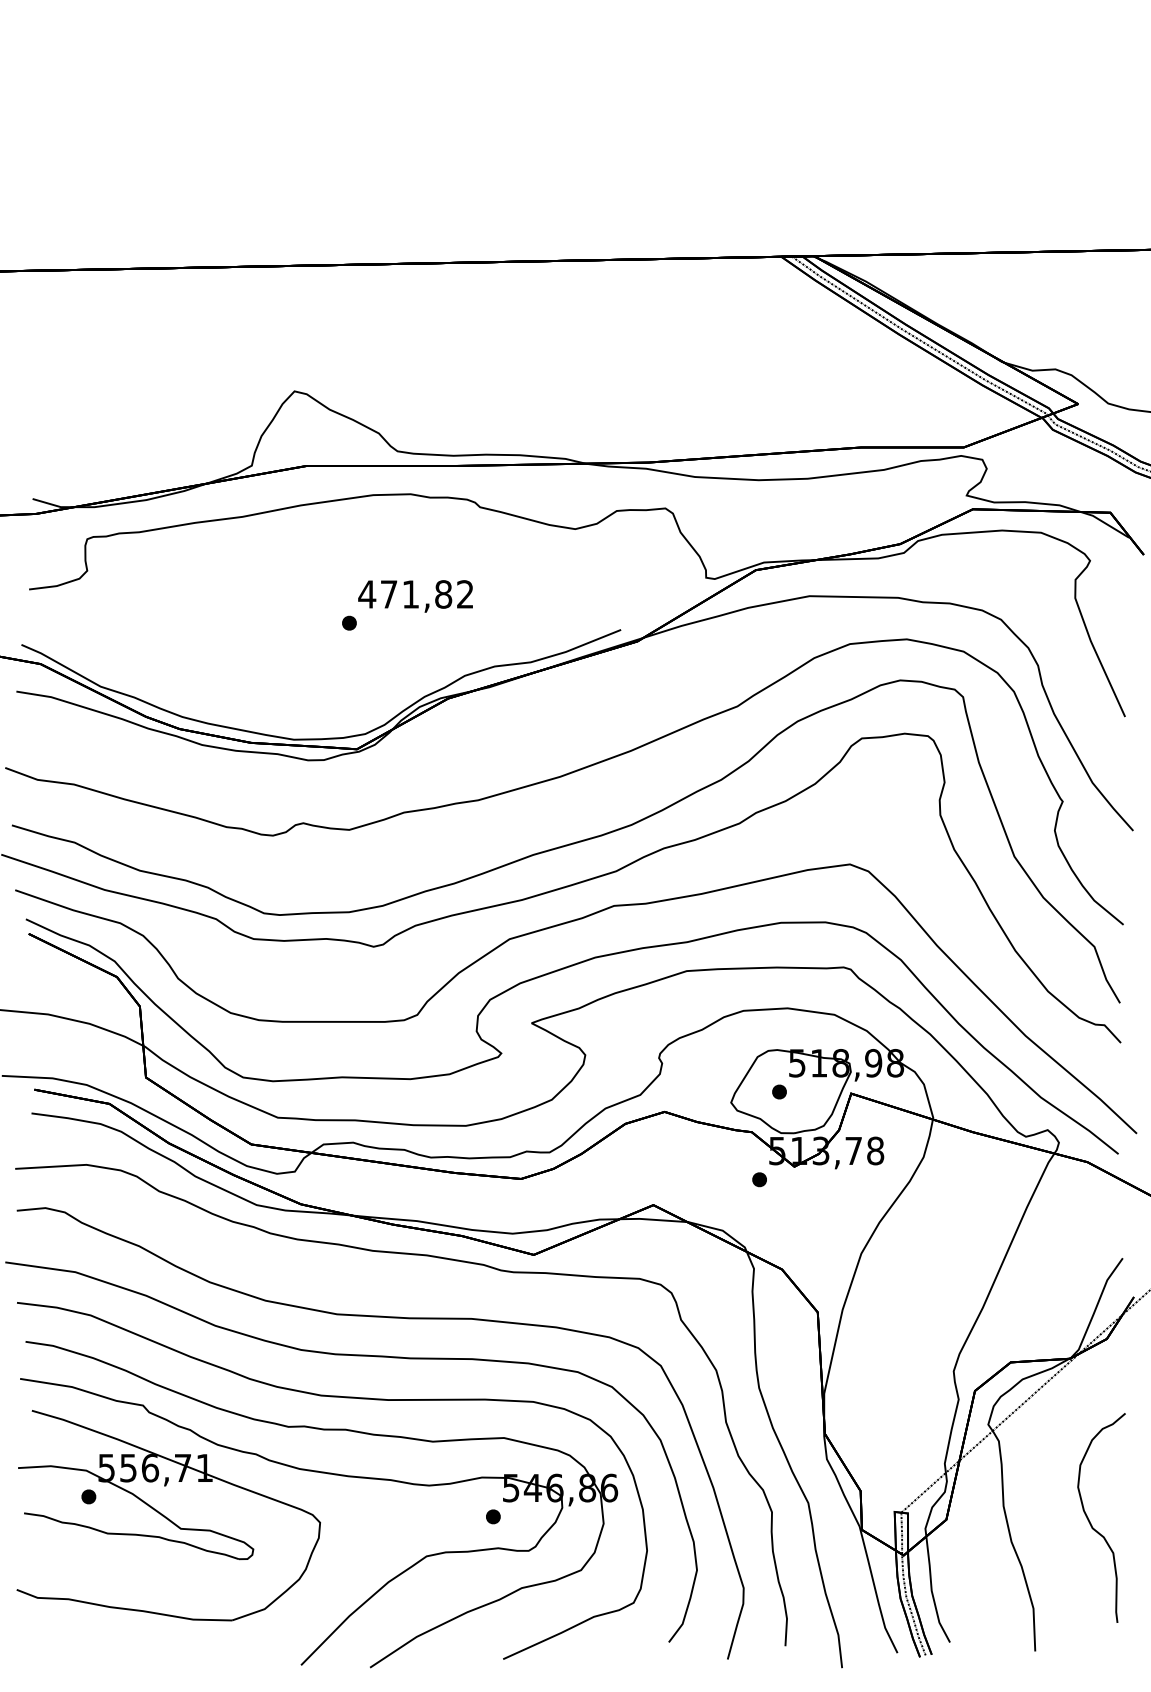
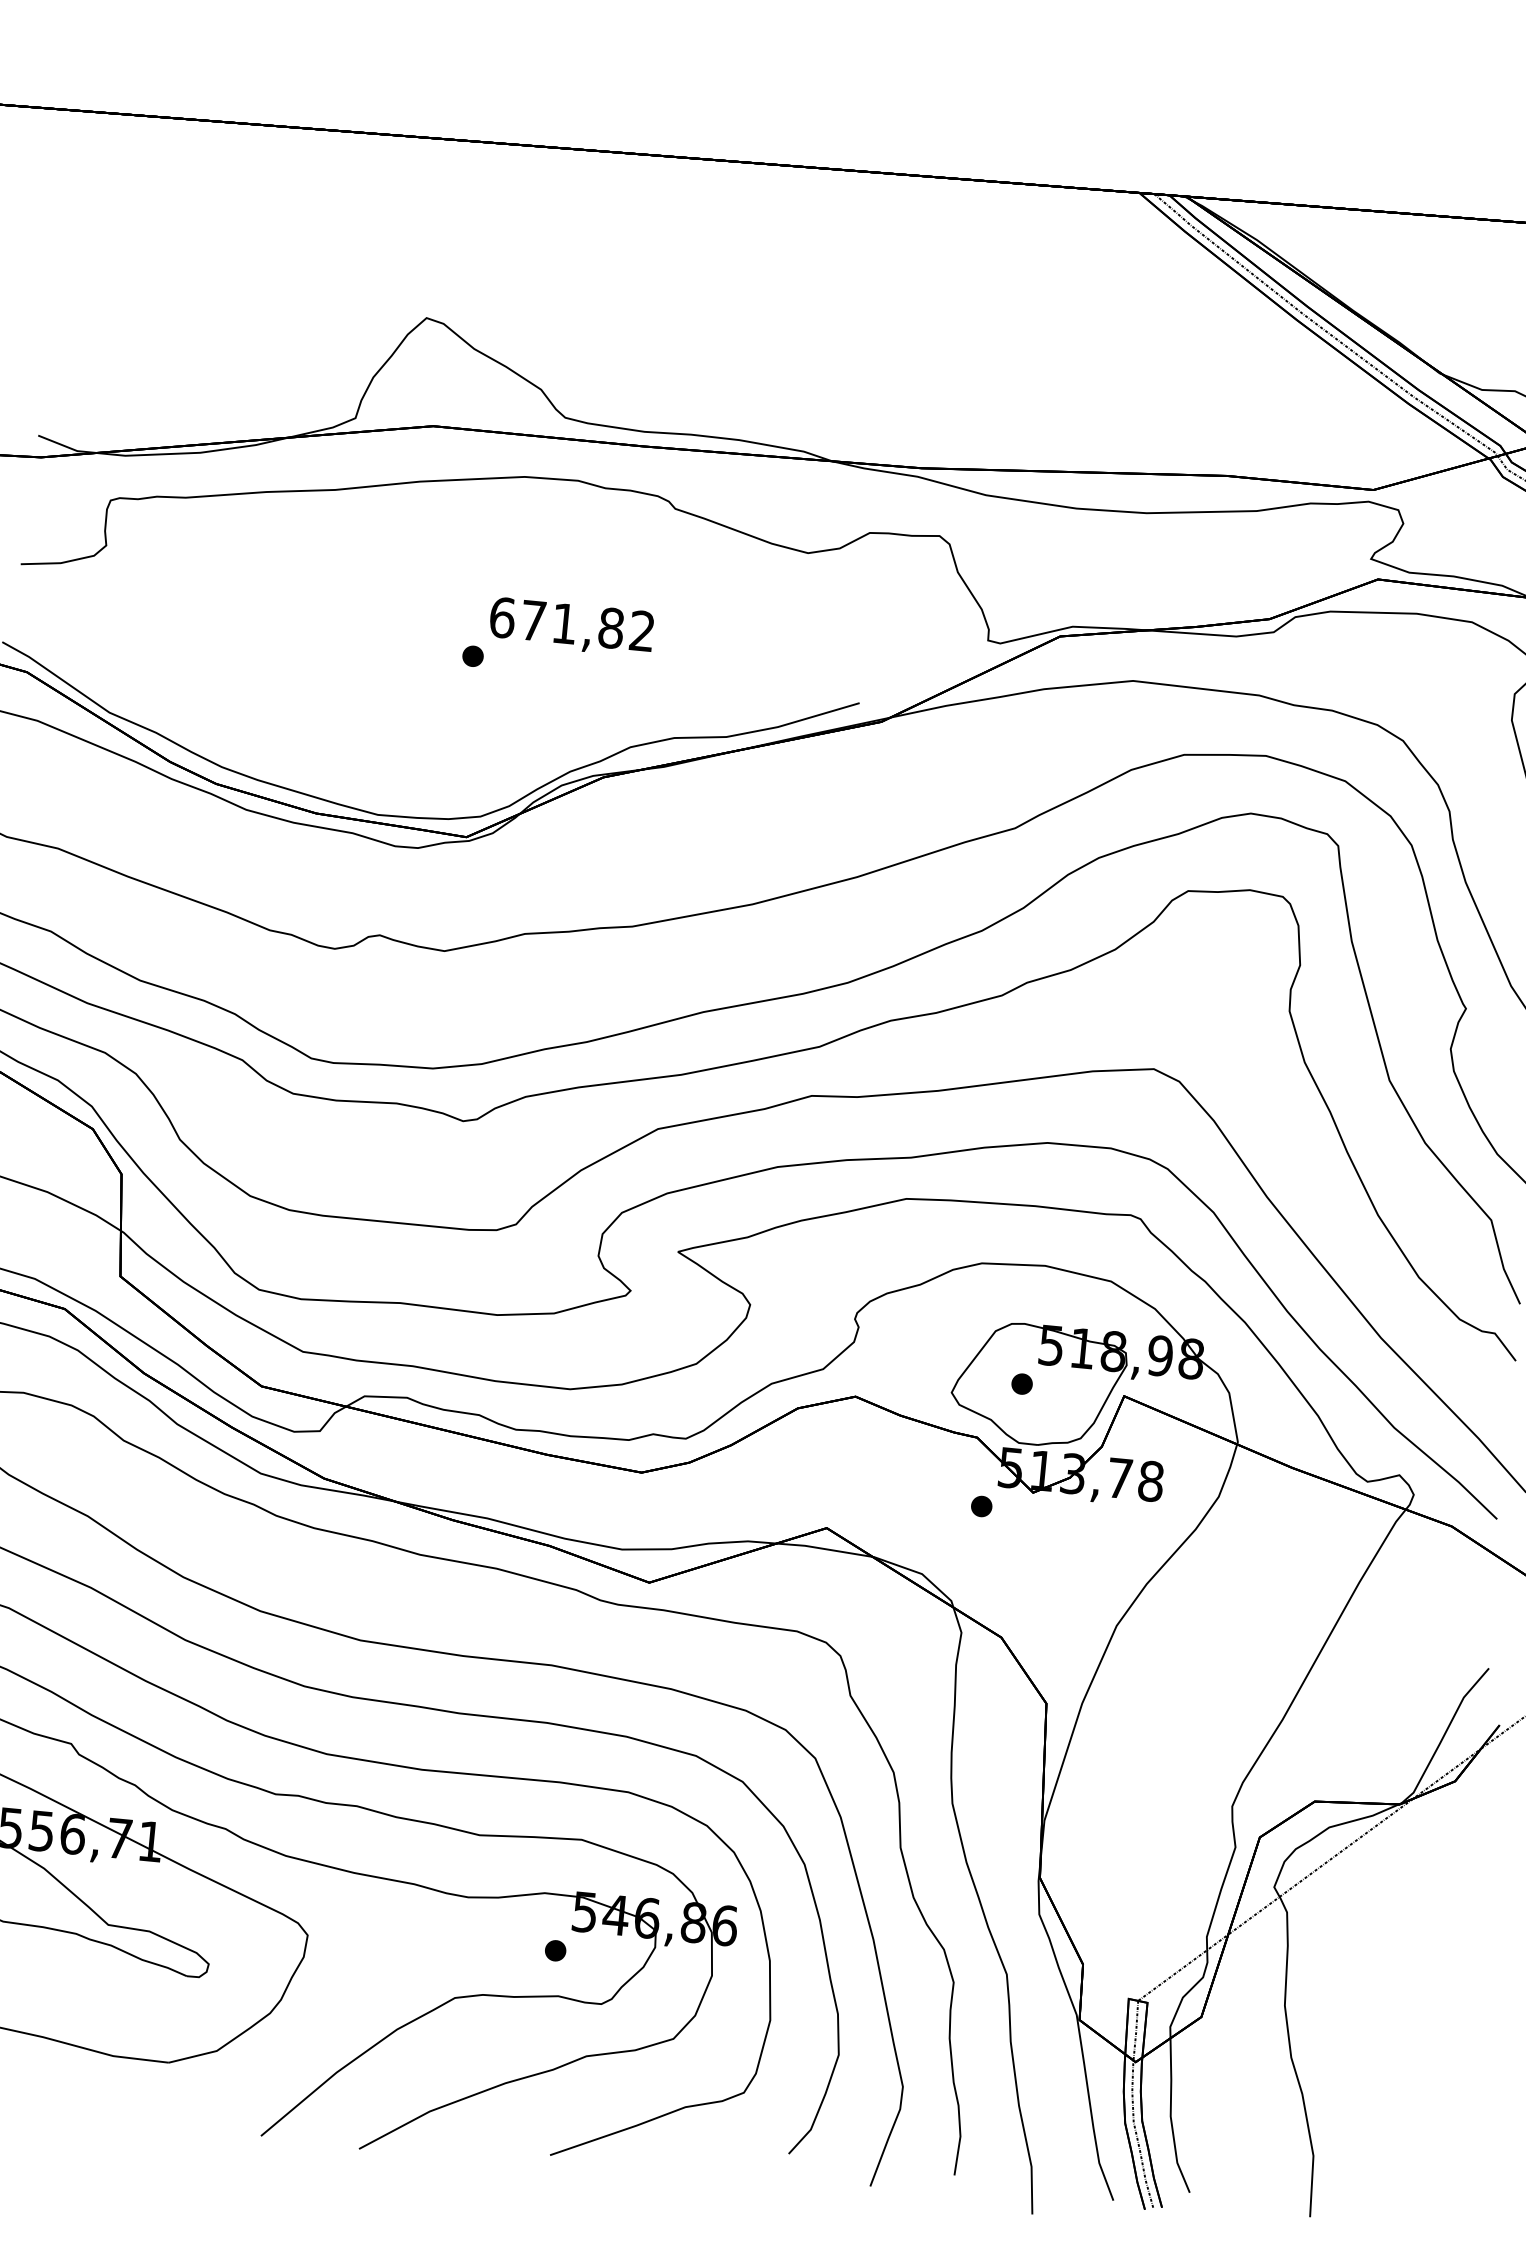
text: (367, 594) -> (502, 617), 471,82 -> 671,82
curve: (1091, 1523) -> (1407, 2042), removed

